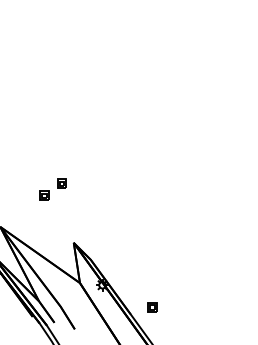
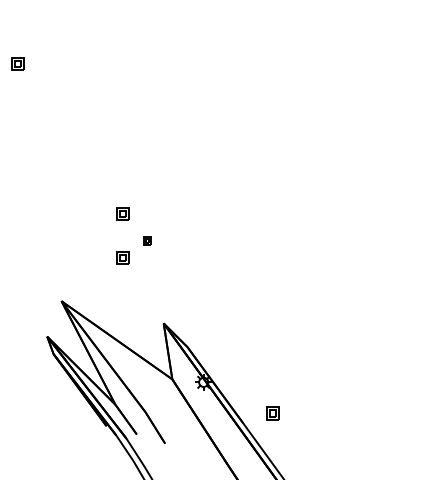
part: (44, 163) -> (122, 213), added
part: (62, 183) -> (147, 240), size x0.6

